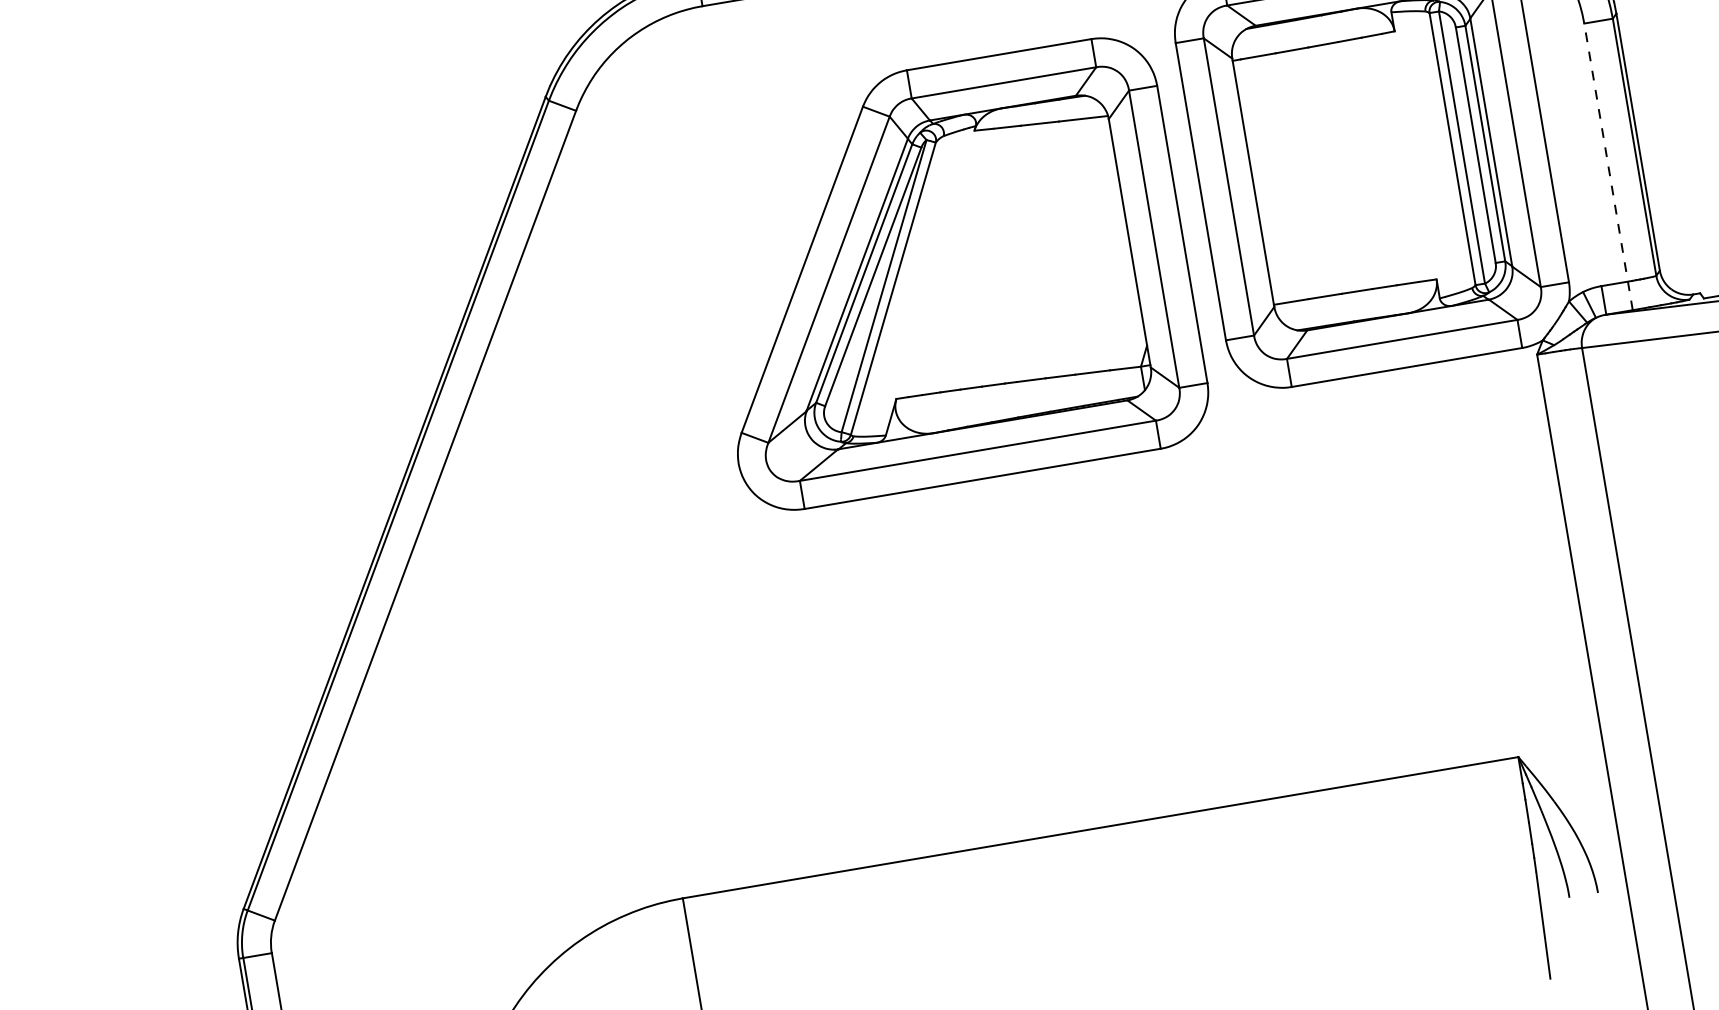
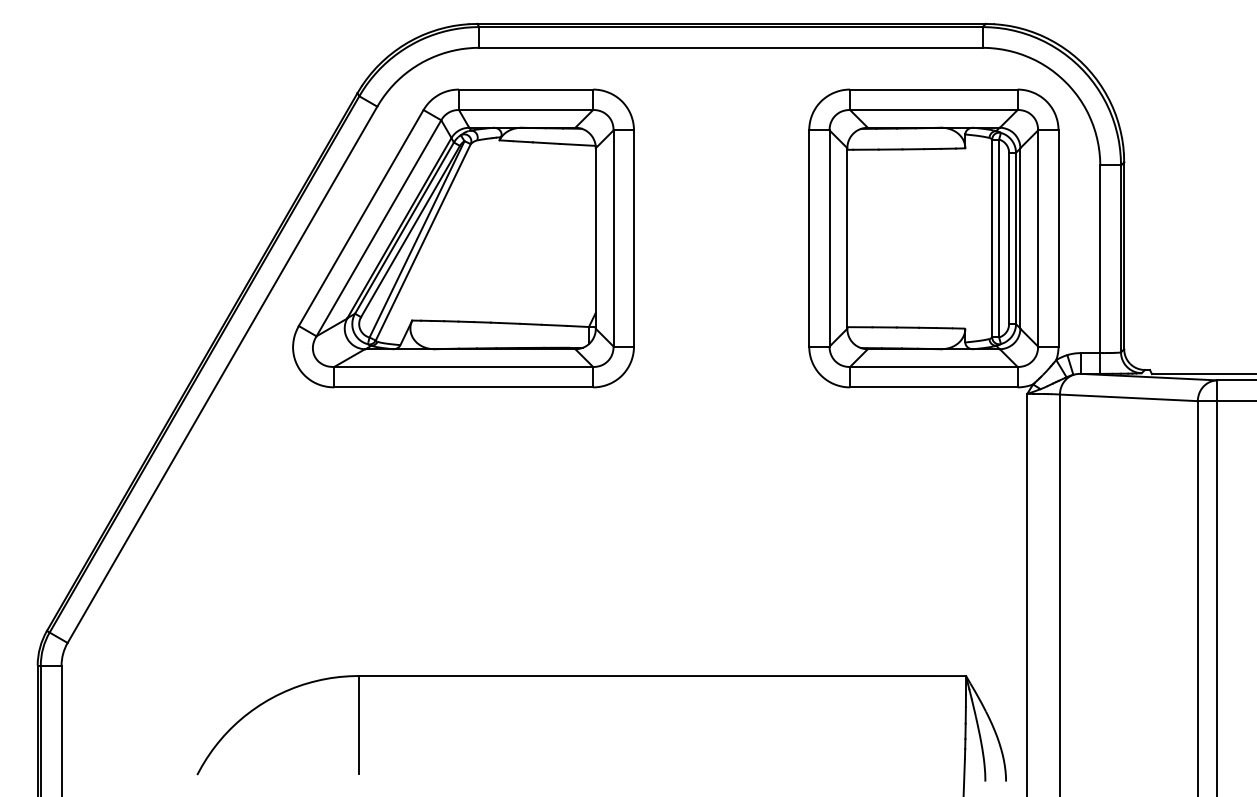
line: (1608, 166) -> (1100, 269), dashed -> solid
part: (947, 274) -> (463, 238), moved

